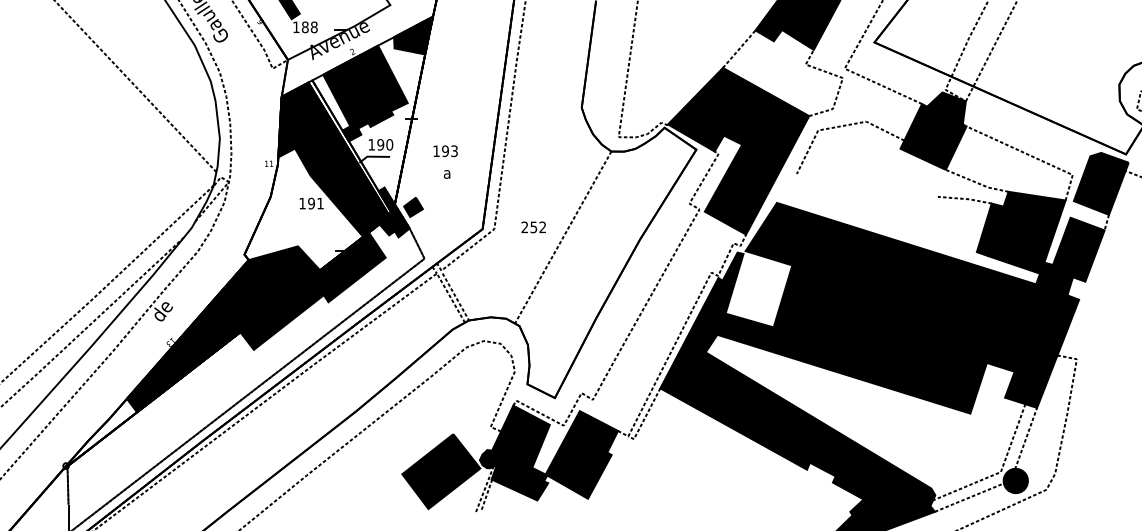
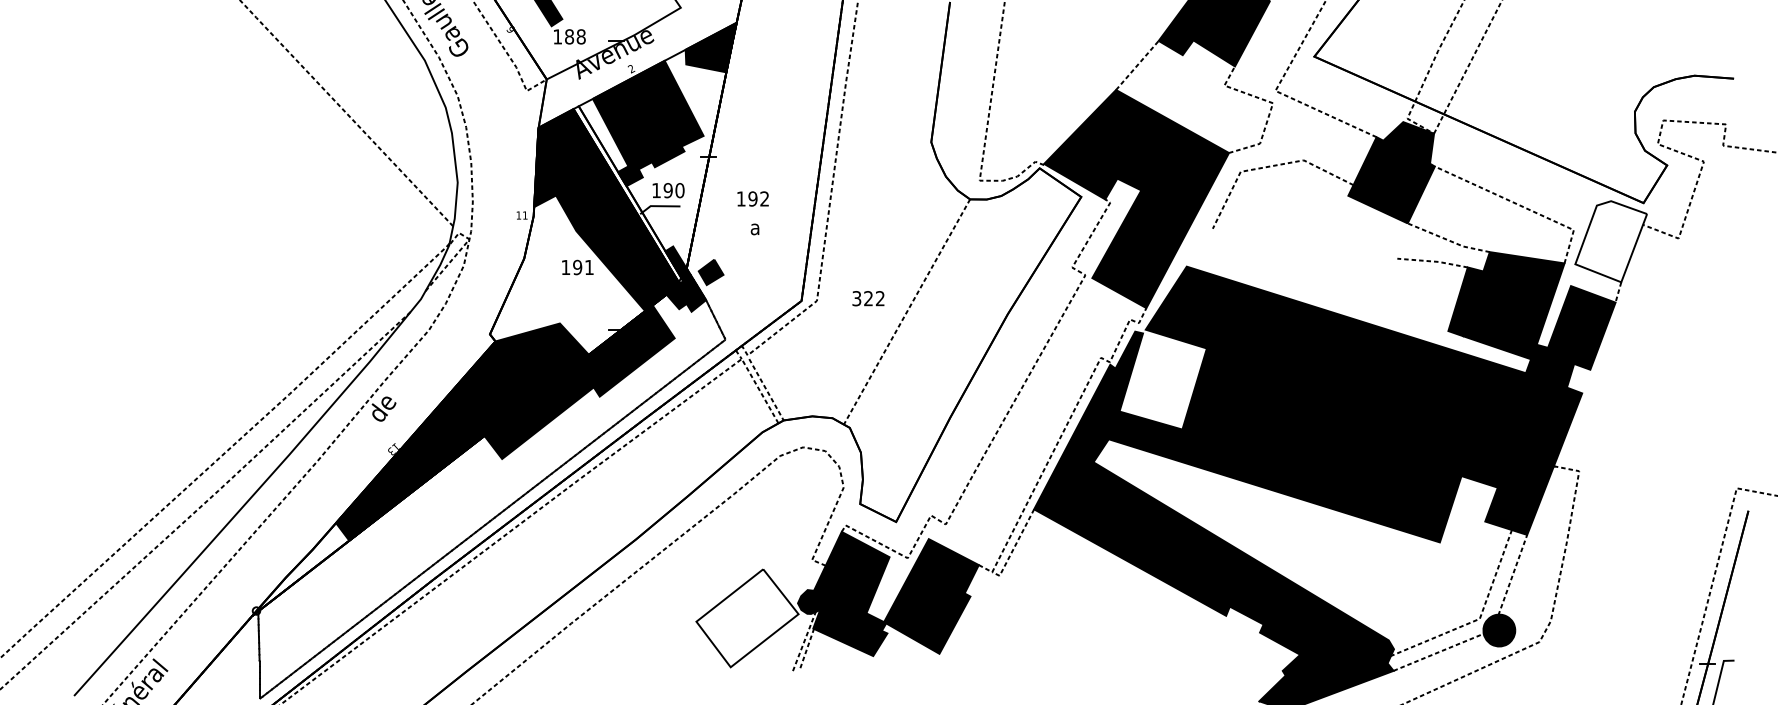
text: (454, 150) -> (764, 198), 193 -> 192
fill: (1101, 183) -> (1611, 241), removed
text: (529, 227) -> (862, 298), 252 -> 322
fill: (441, 471) -> (747, 618), removed

